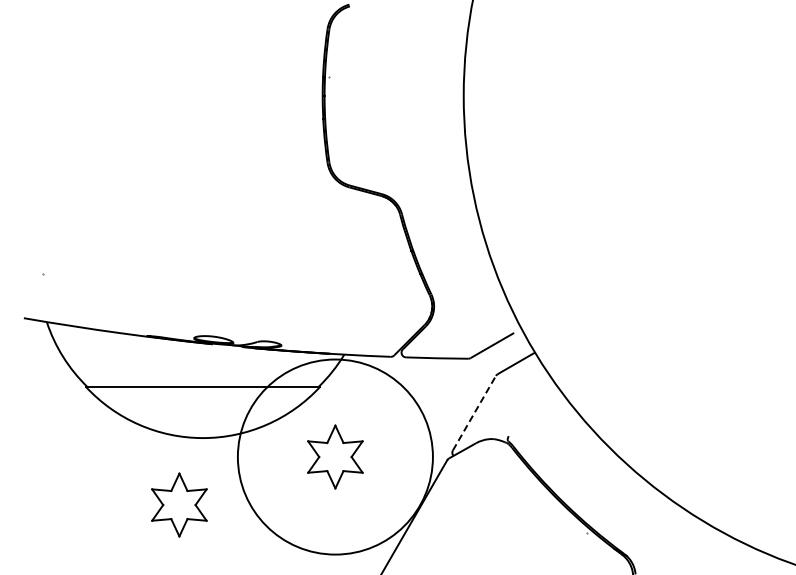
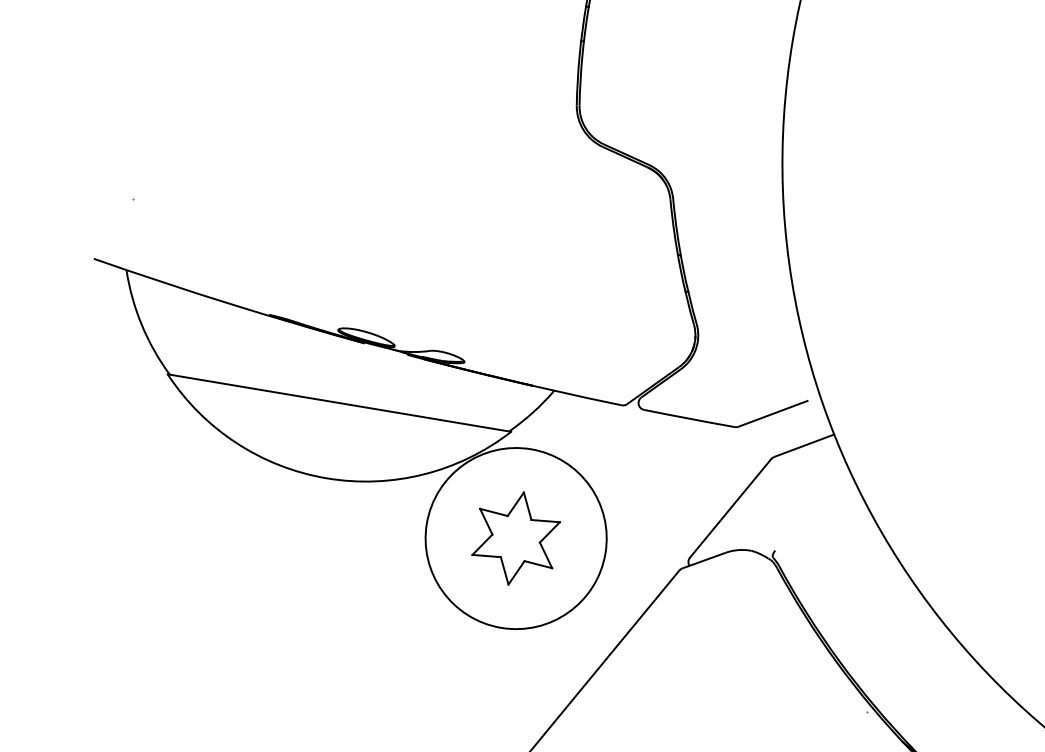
line: (474, 413) -> (730, 508), dashed -> solid
circle: (335, 457) -> (516, 539), size x0.62
part: (179, 504) -> (276, 569), removed

